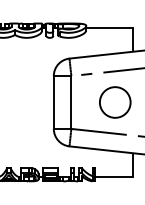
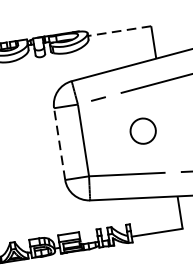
line: (109, 27) -> (119, 30), solid -> dashed
line: (53, 102) -> (59, 144), solid -> dashed
circle: (115, 102) -> (143, 131), size x0.6

